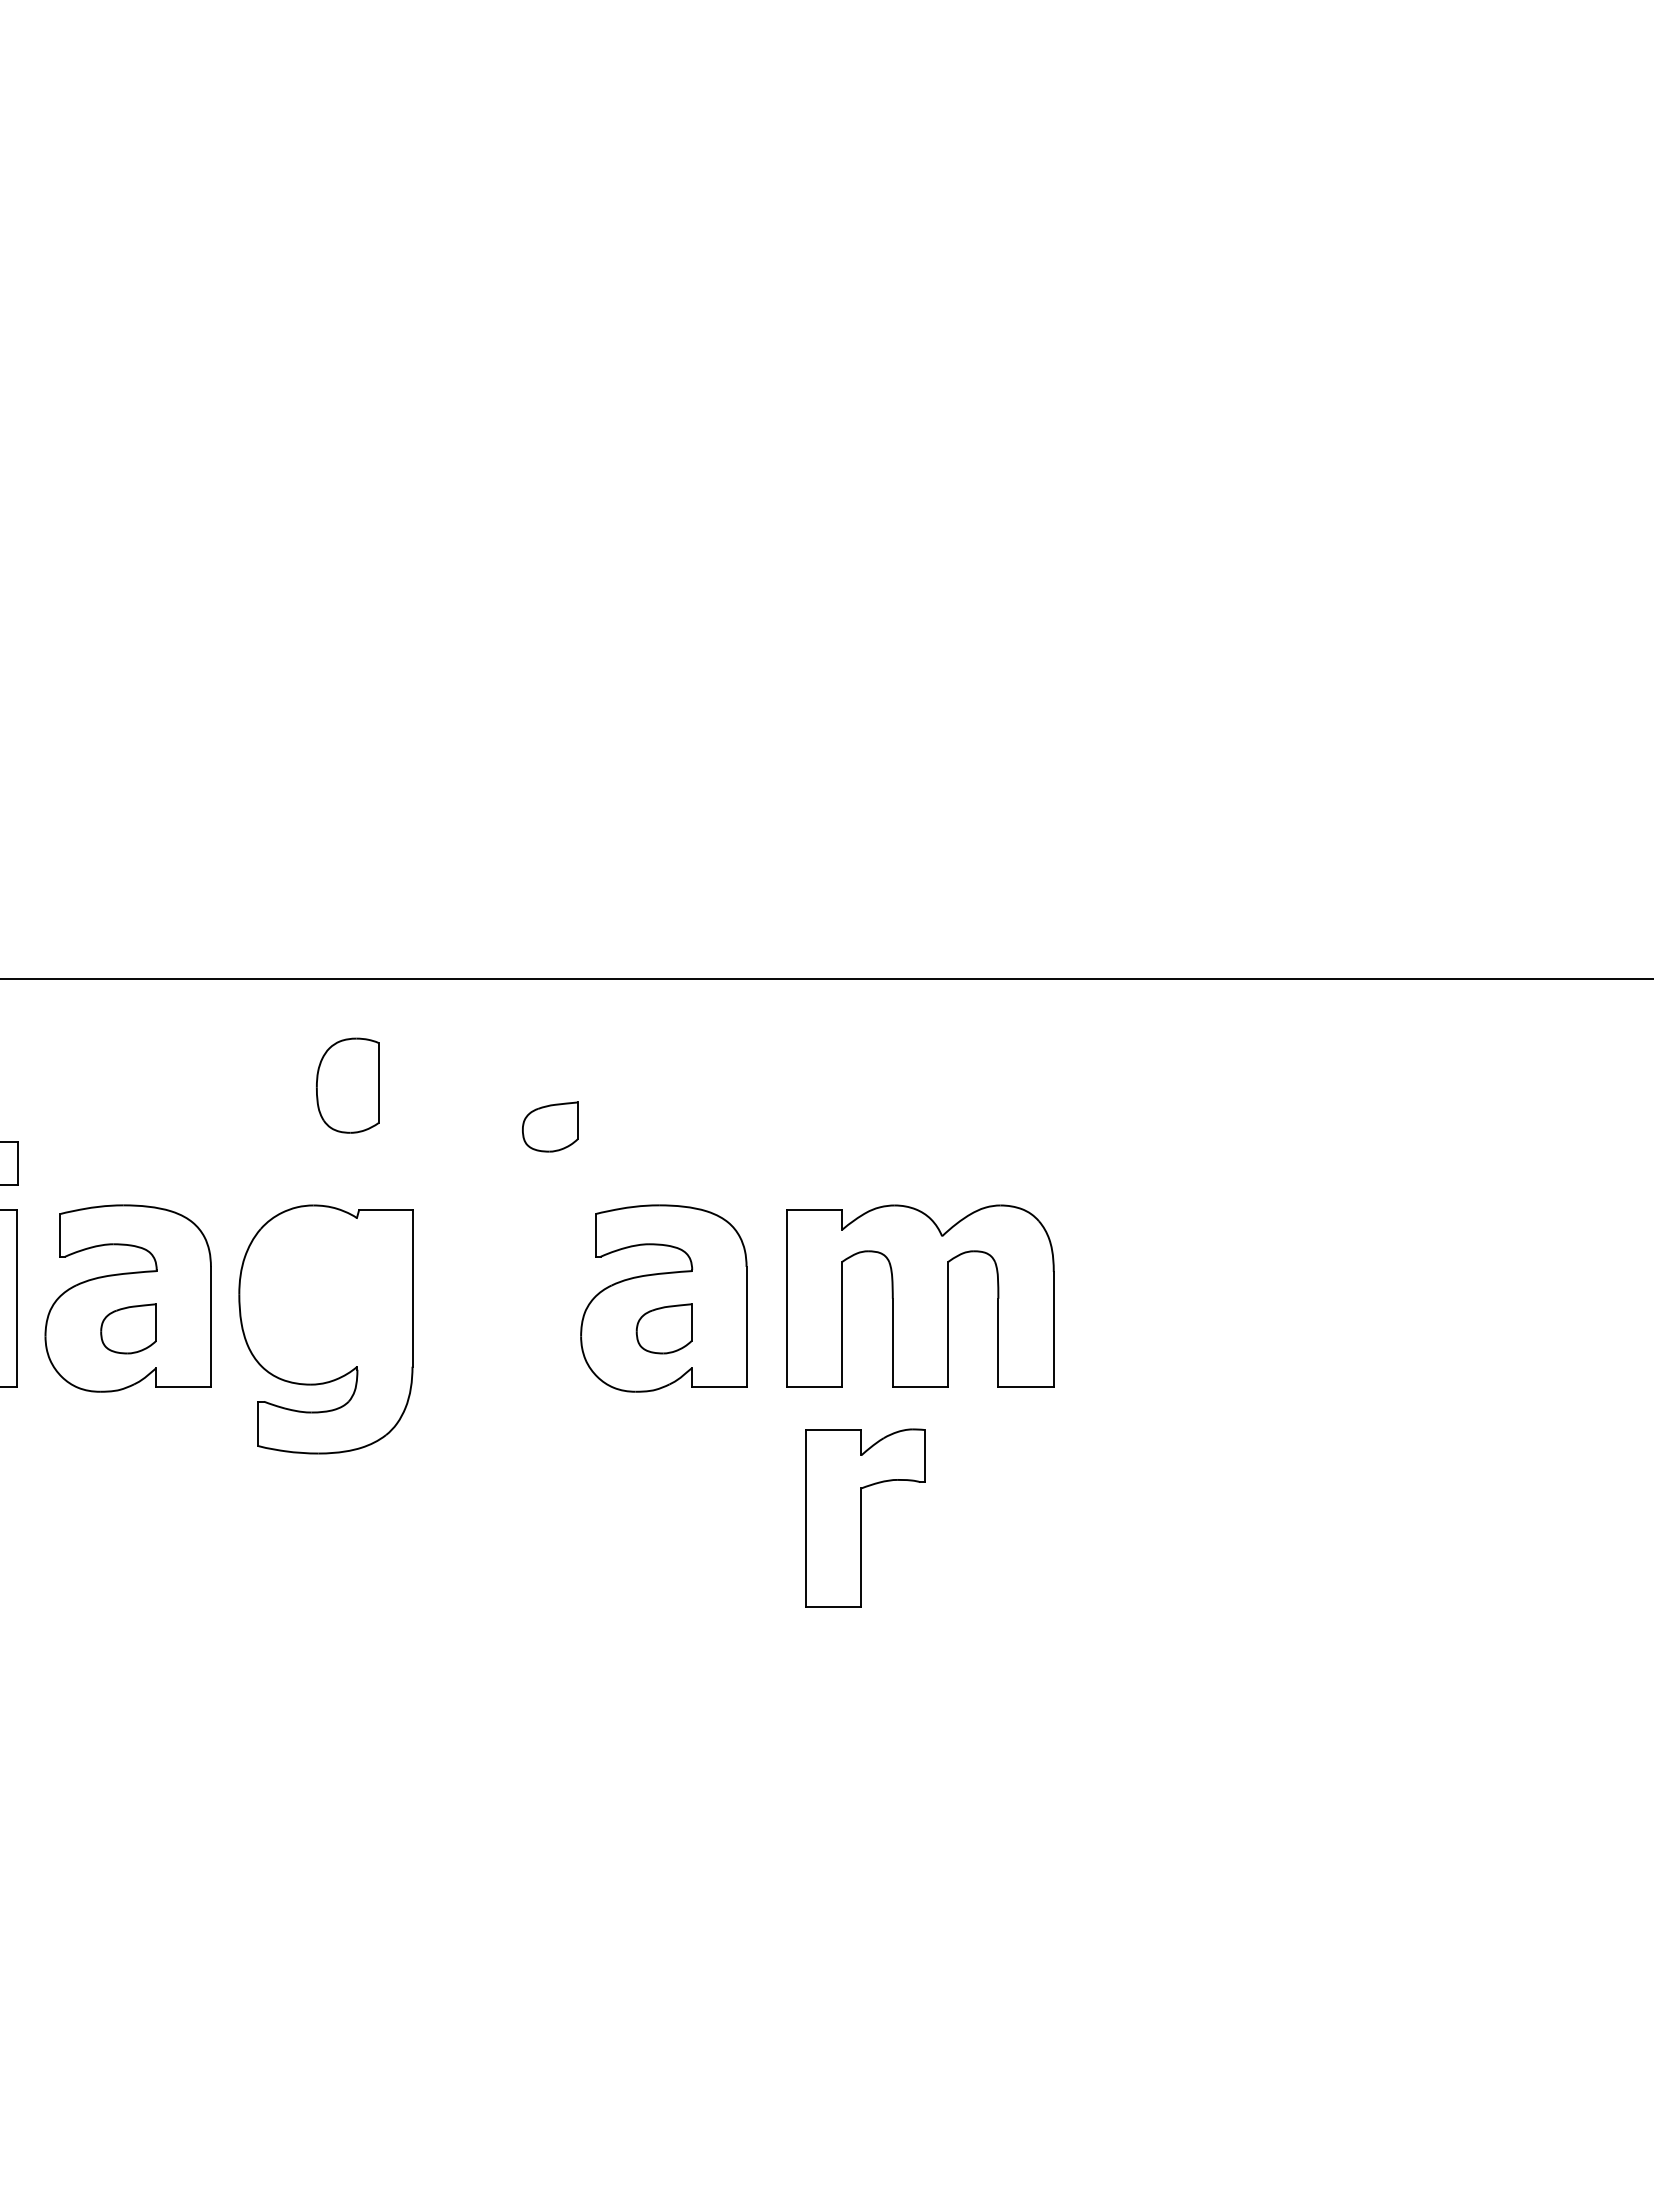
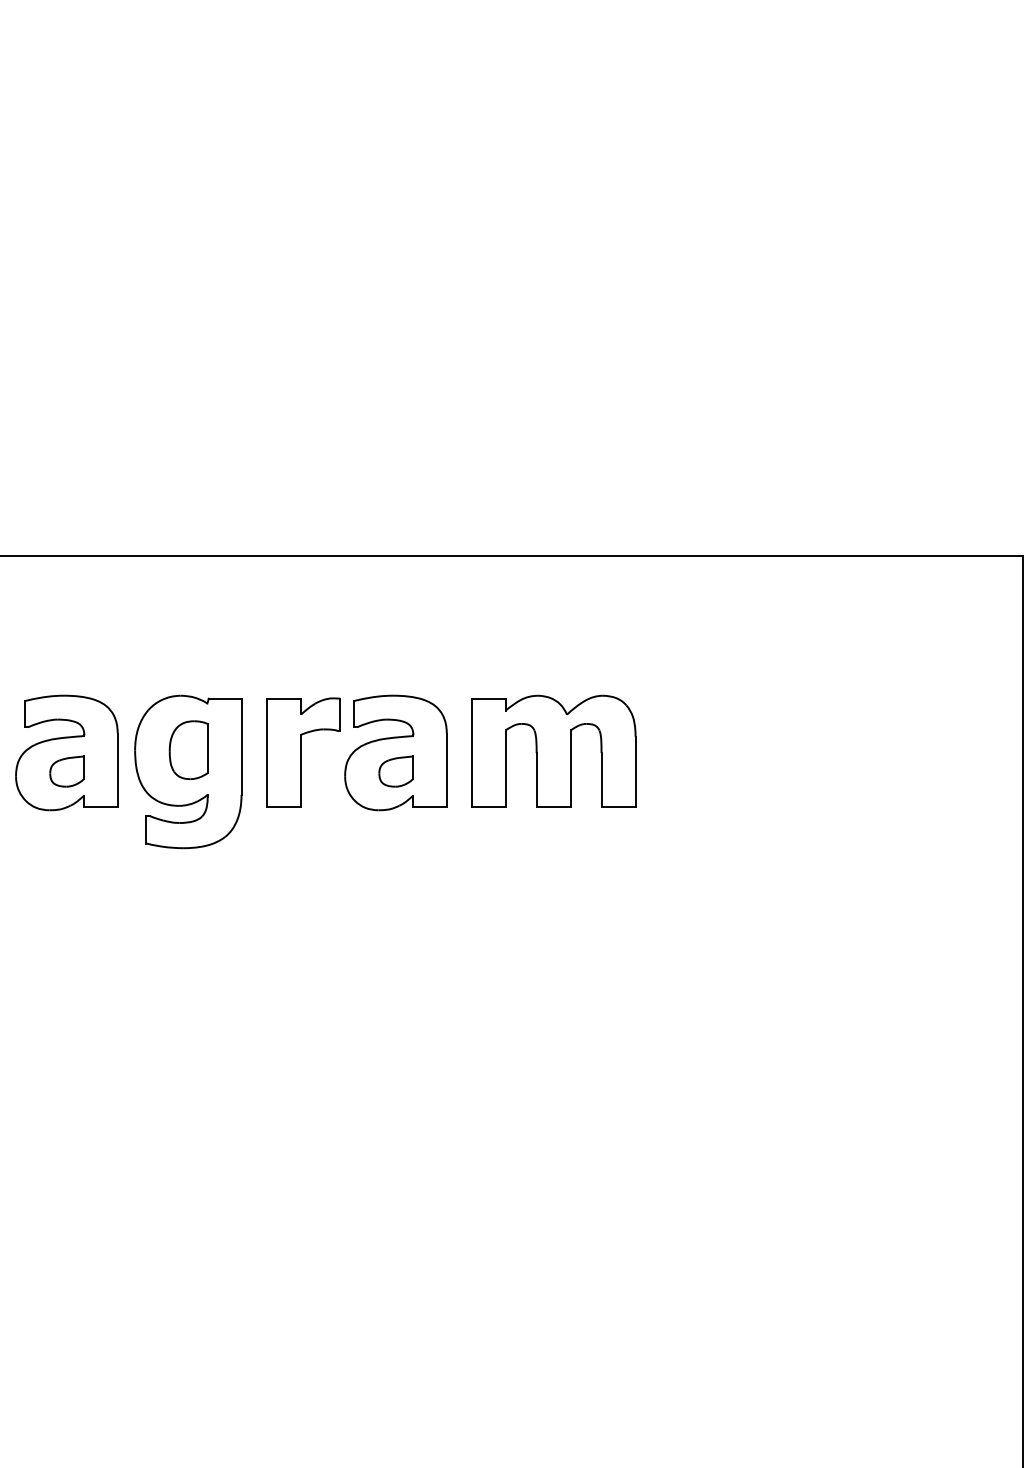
part: (347, 1084) -> (188, 749), moved
part: (549, 1126) -> (325, 647), removed
part: (864, 1517) -> (303, 752), moved

